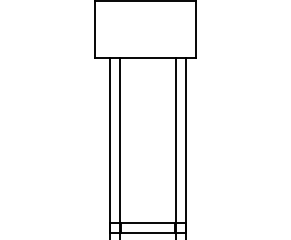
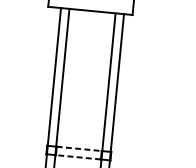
line: (148, 222) -> (79, 148), solid -> dashed
line: (148, 232) -> (78, 157), solid -> dashed

